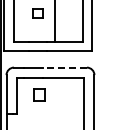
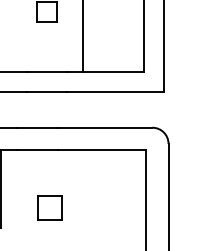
line: (64, 67) -> (104, 127), dashed -> solid
part: (39, 94) -> (50, 207), moved

